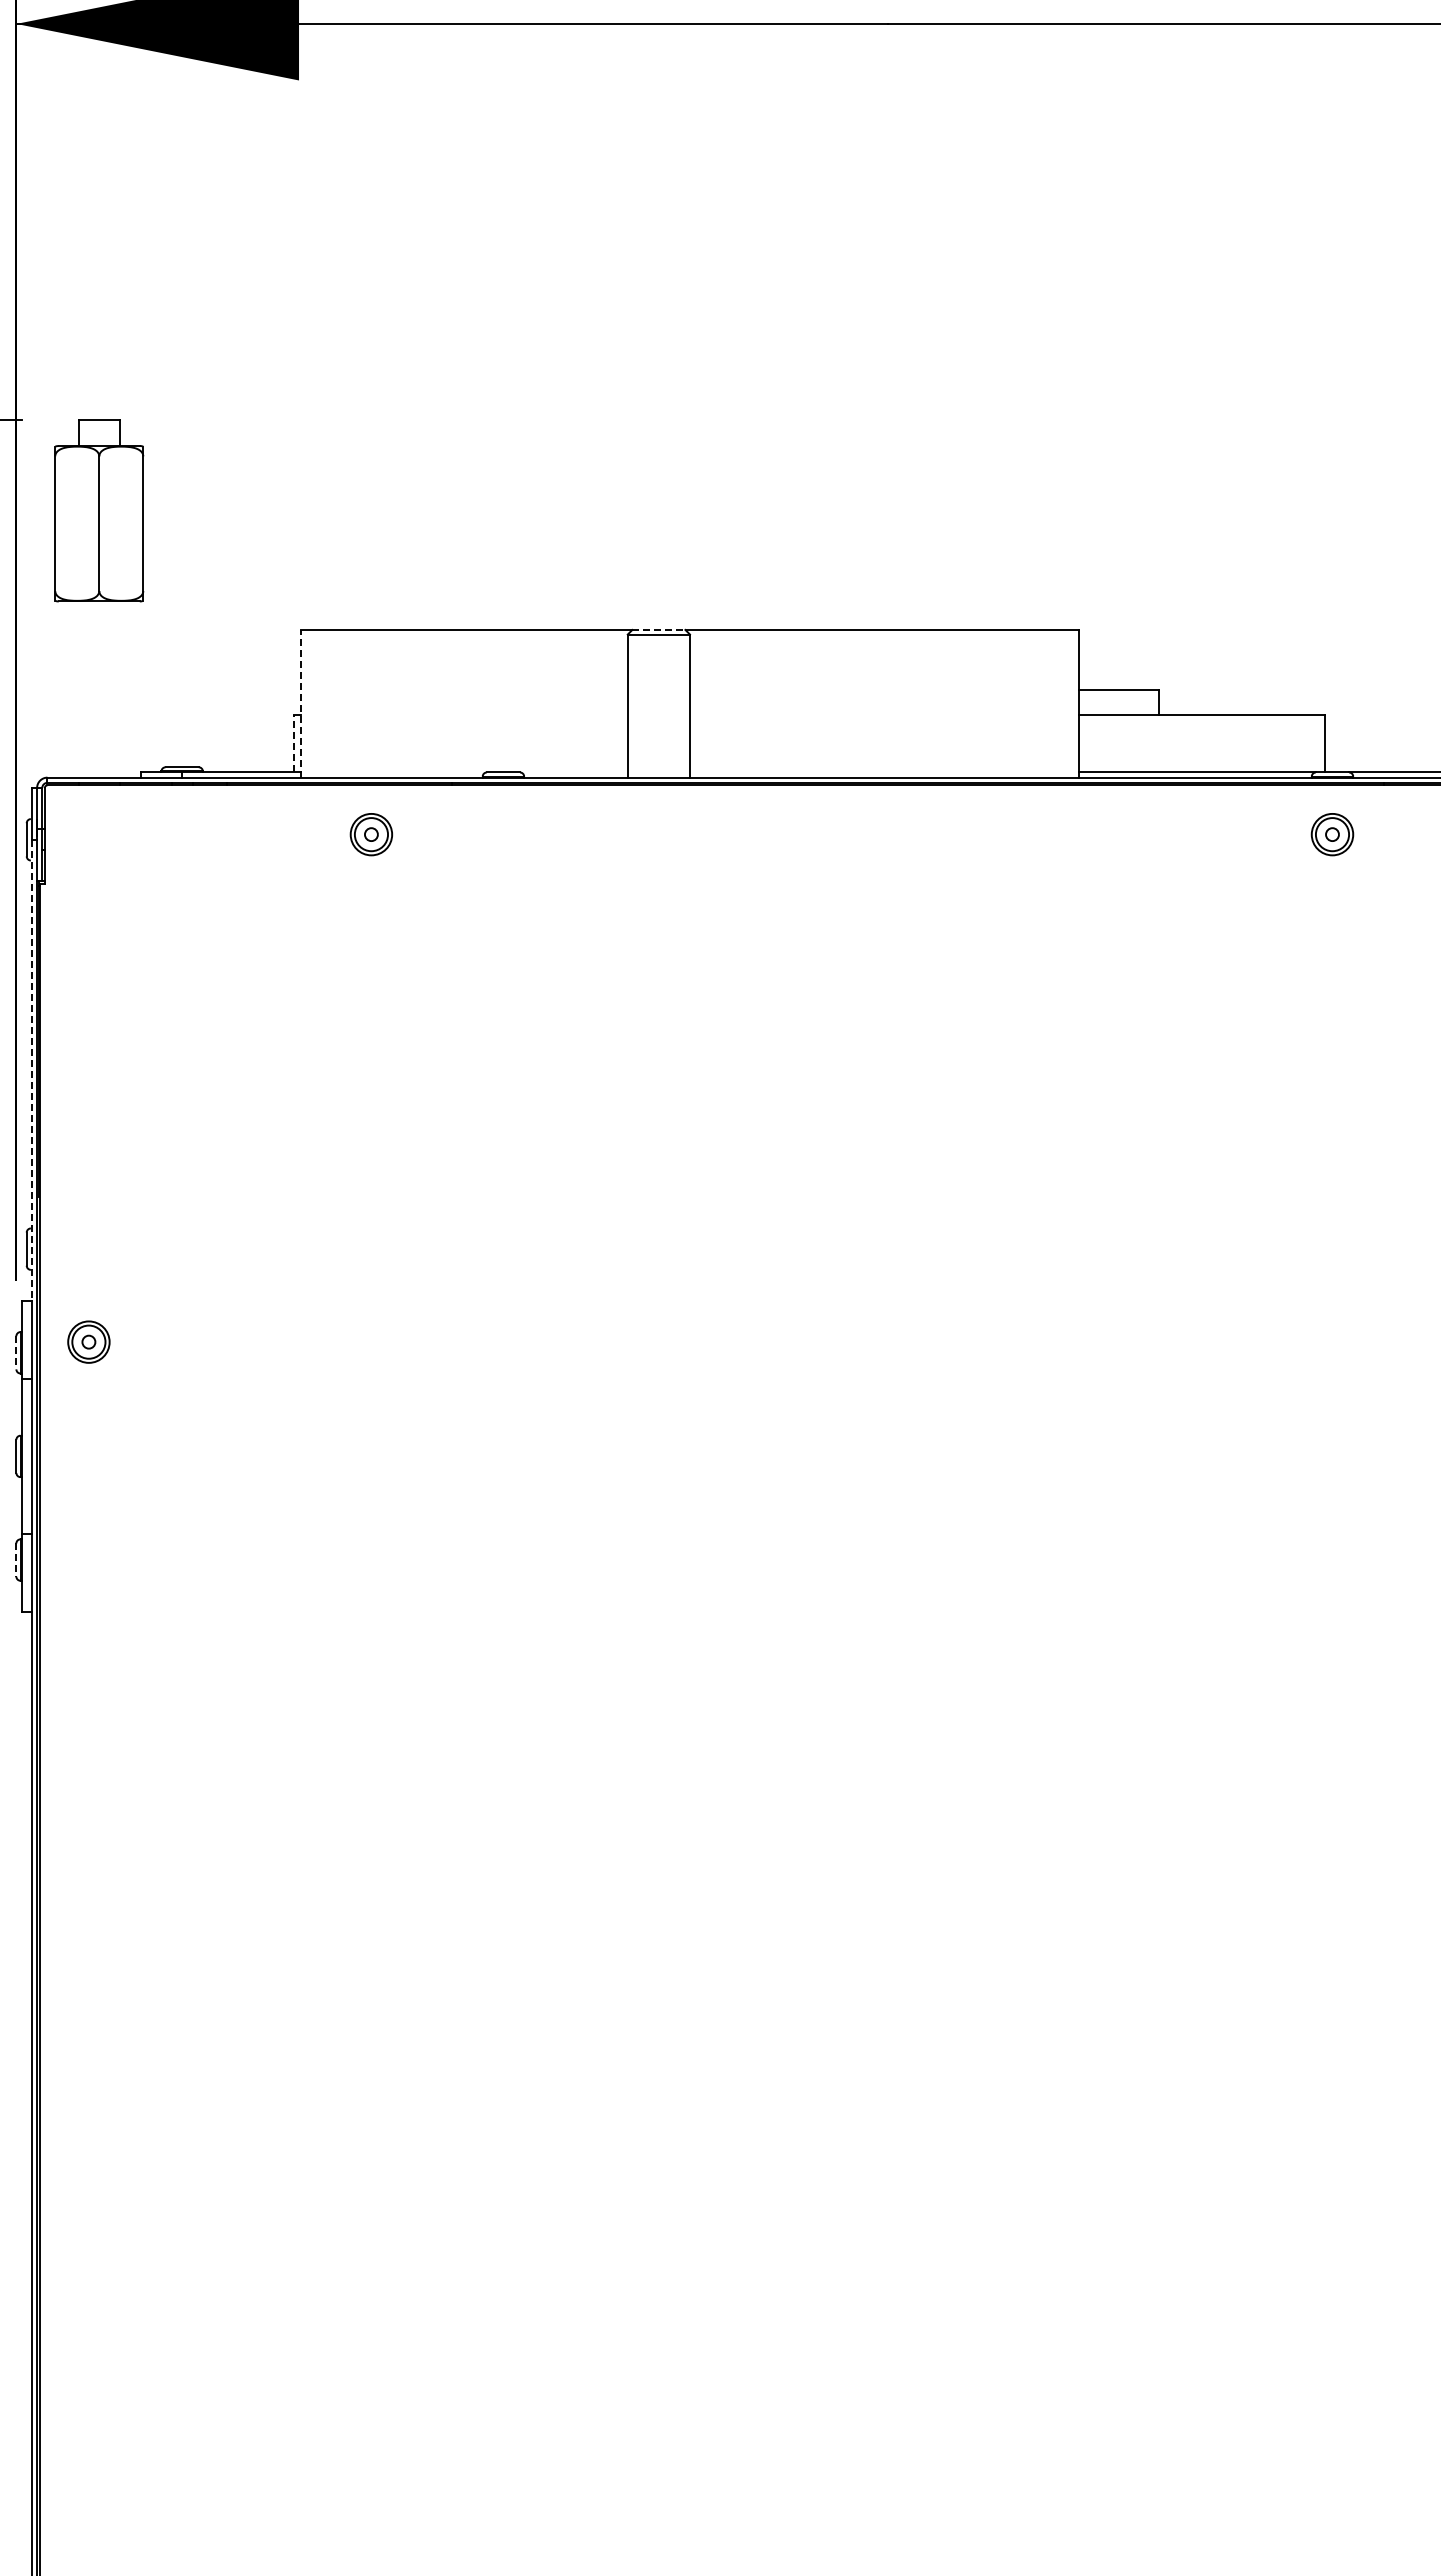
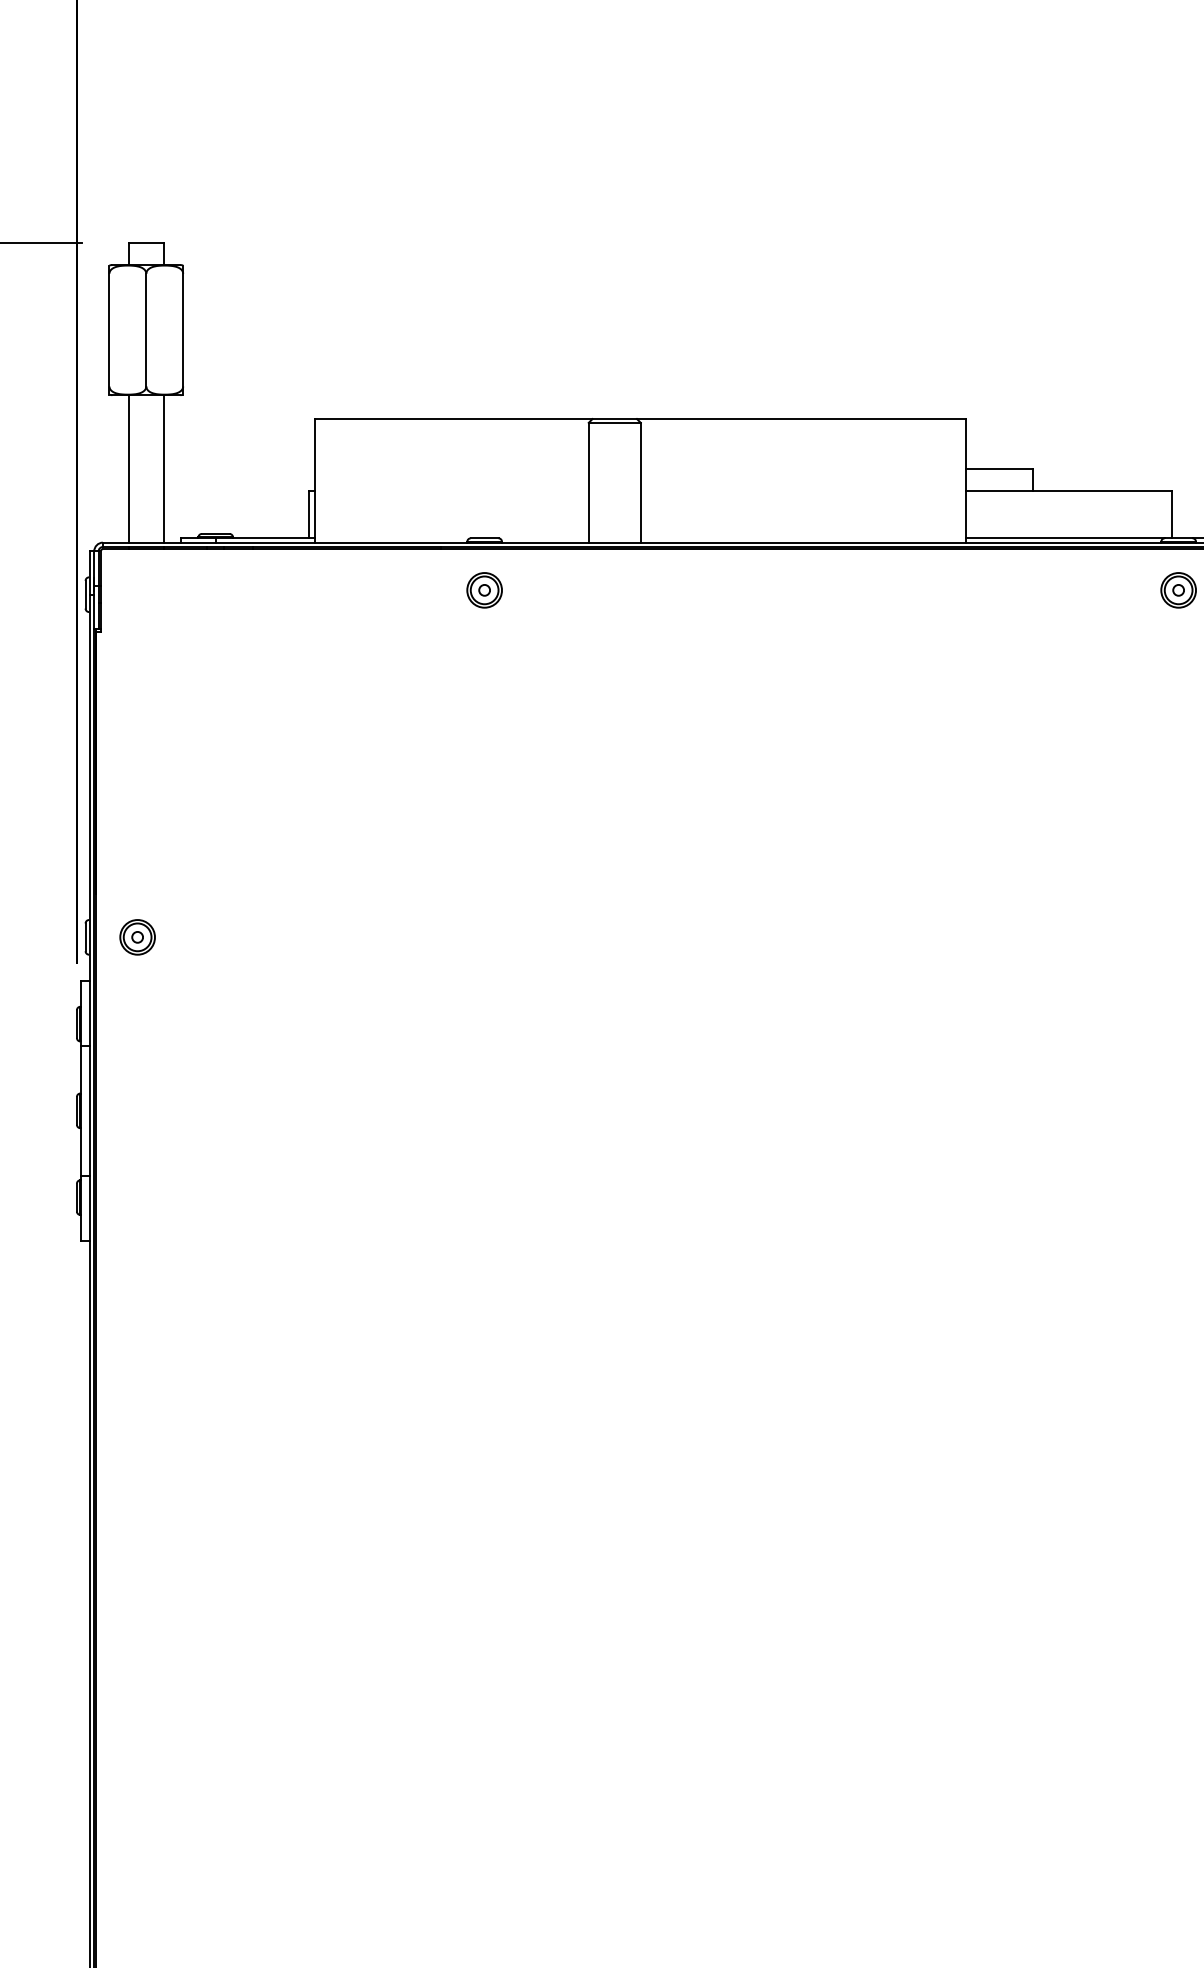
line: (658, 629) -> (614, 418), dashed -> solid
line: (78, 689) -> (128, 468), added
line: (120, 689) -> (164, 468), added
line: (301, 704) -> (315, 481), dashed -> solid
line: (293, 743) -> (308, 514), dashed -> solid
part: (371, 834) -> (484, 590), moved
line: (31, 1070) -> (89, 787), dashed -> solid
part: (88, 1341) -> (137, 936), moved
line: (16, 1352) -> (77, 1023), dashed -> solid
line: (16, 1560) -> (77, 1197), dashed -> solid

